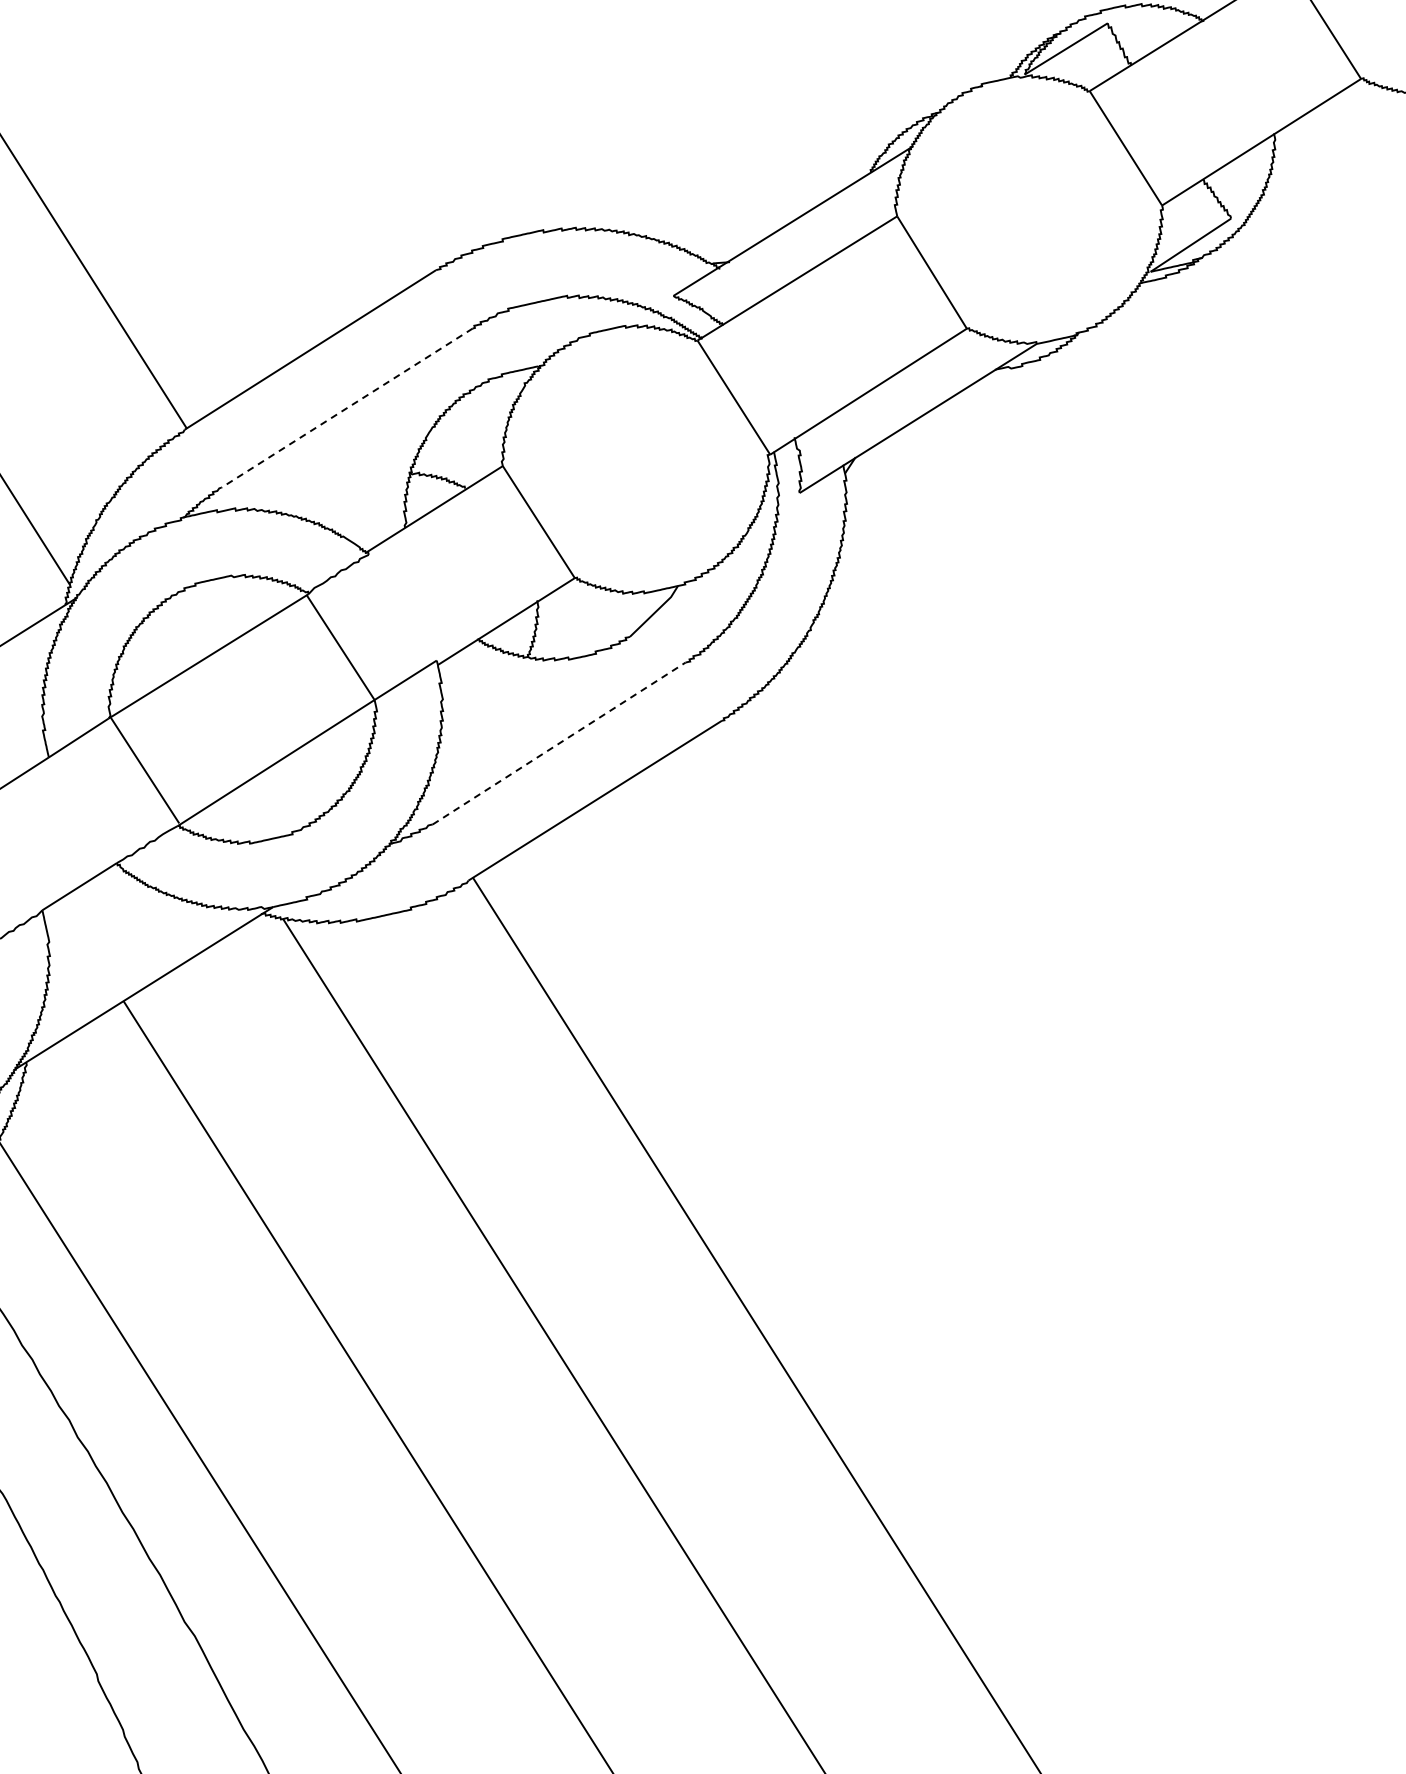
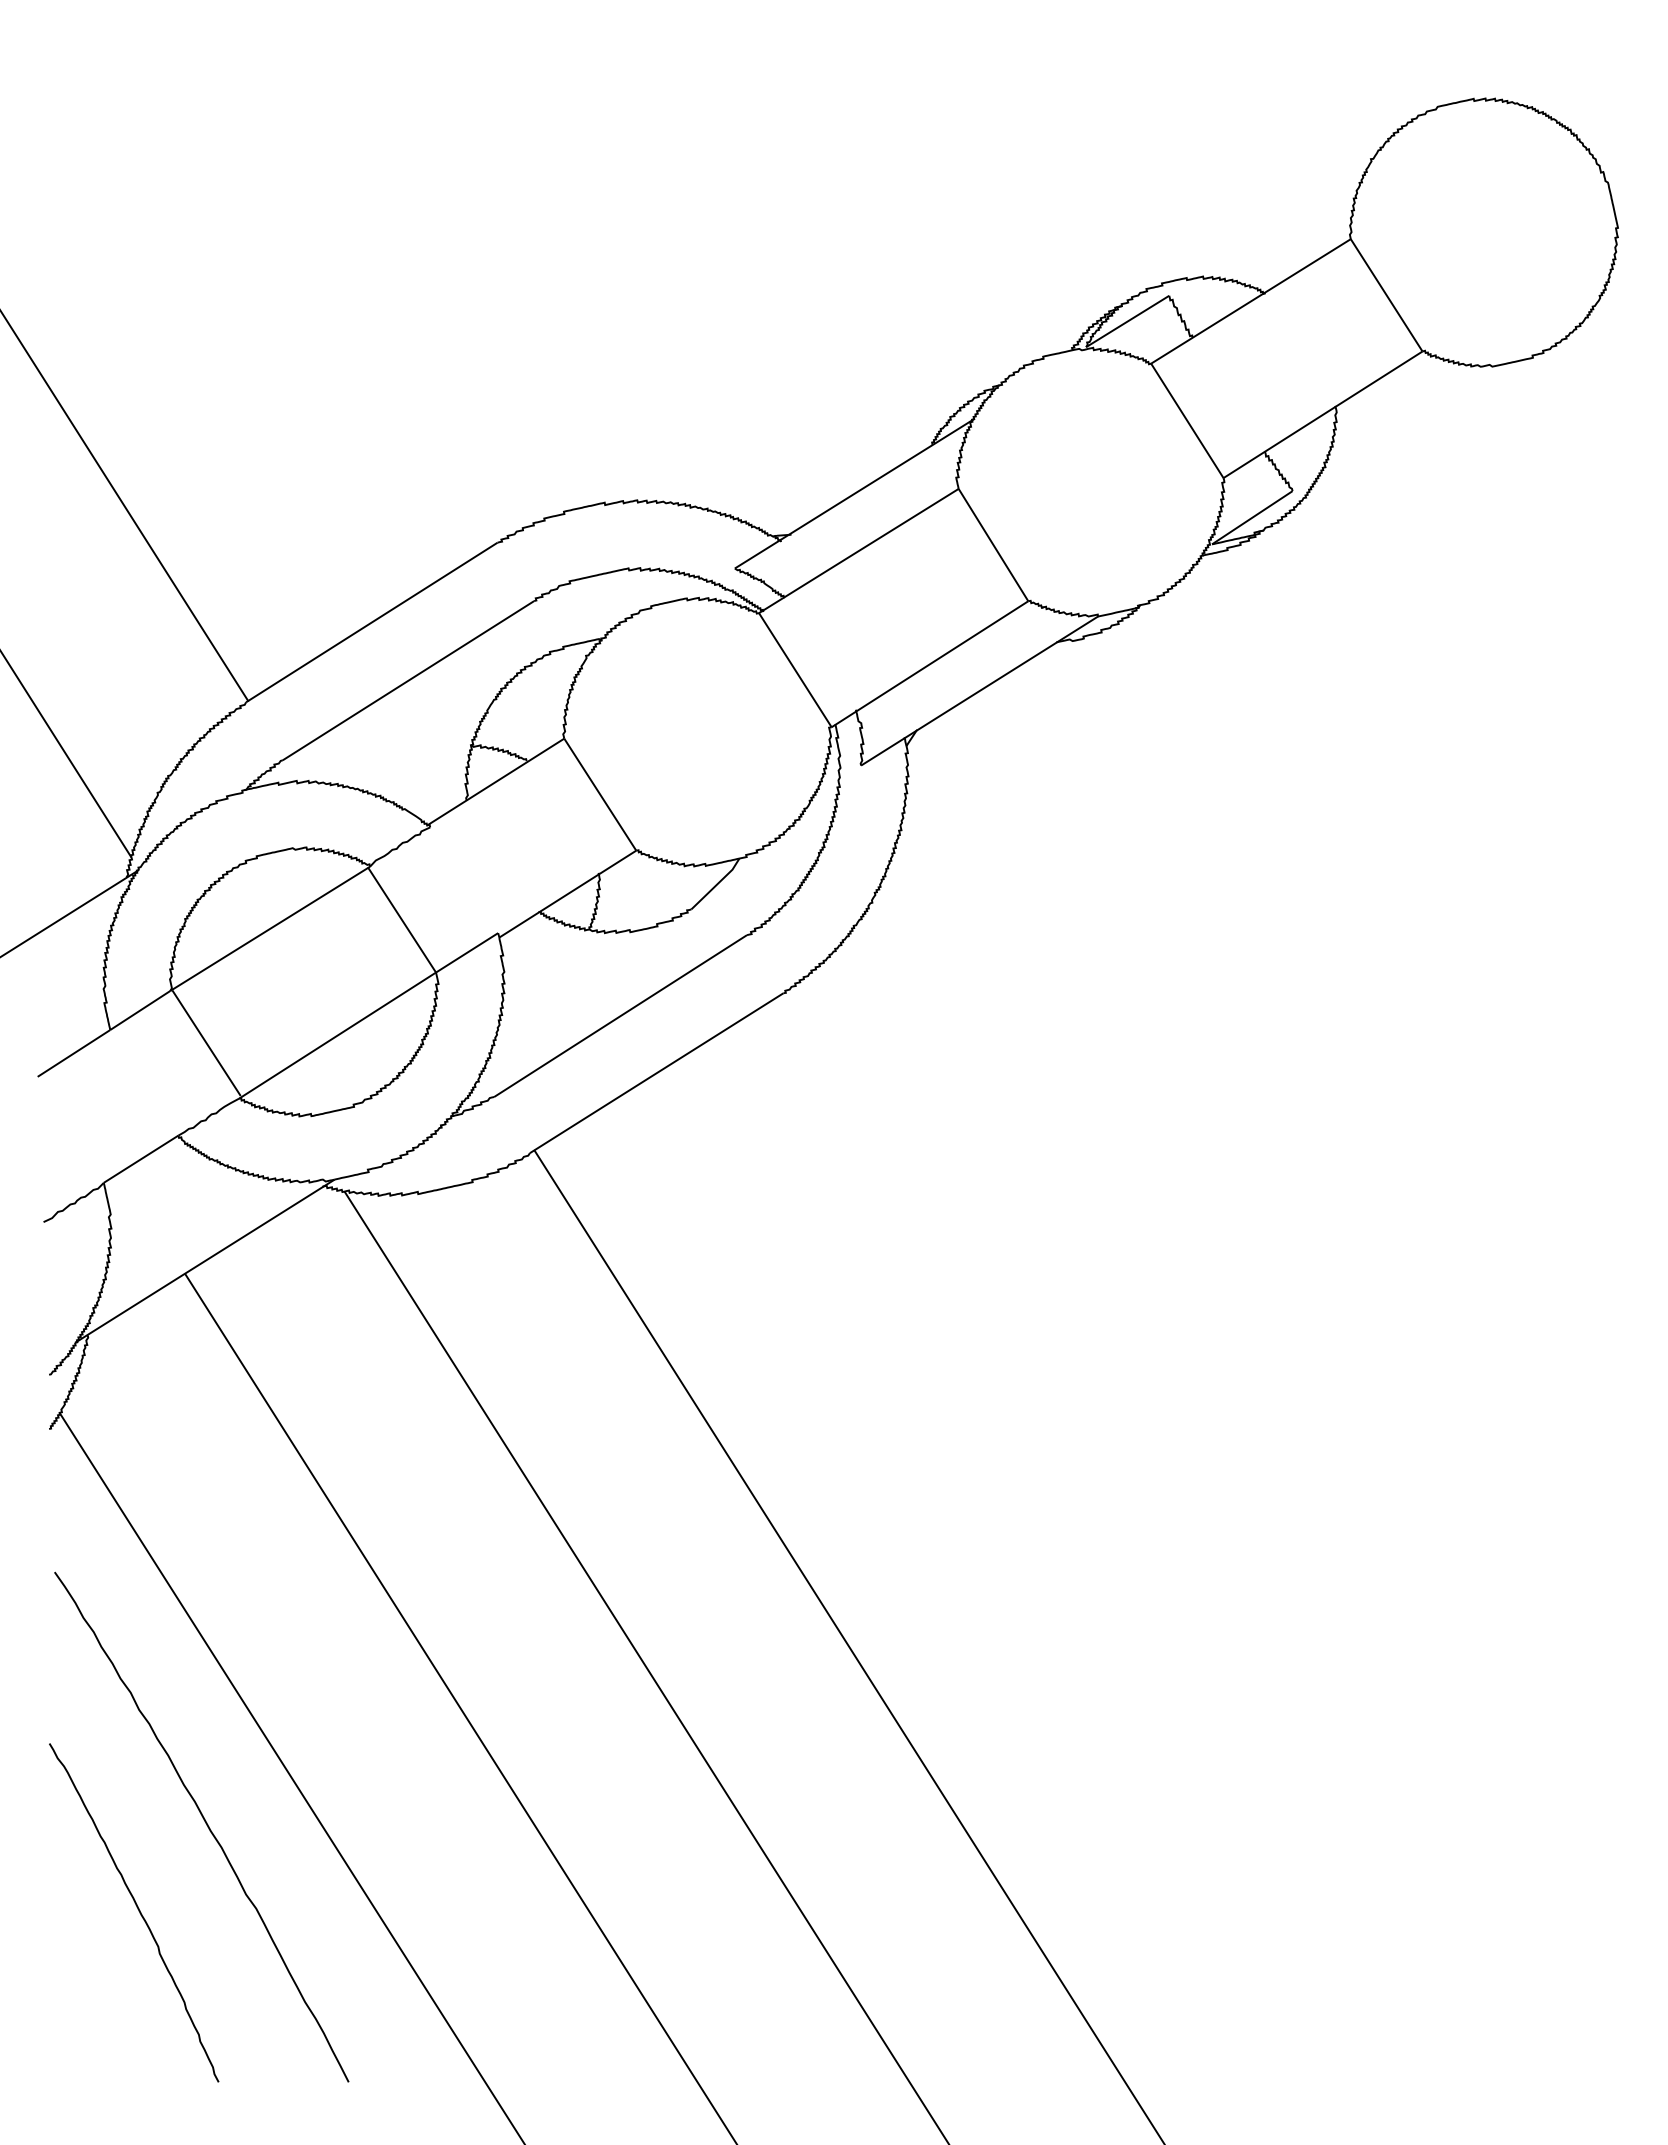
line: (347, 407) -> (408, 680), dashed -> solid
line: (560, 742) -> (621, 1015), dashed -> solid

